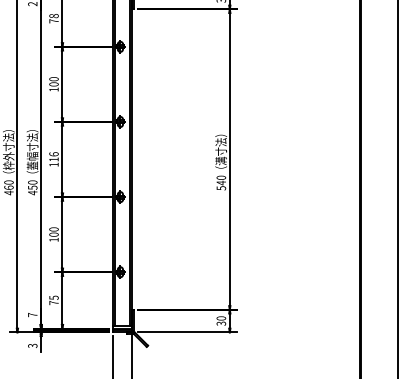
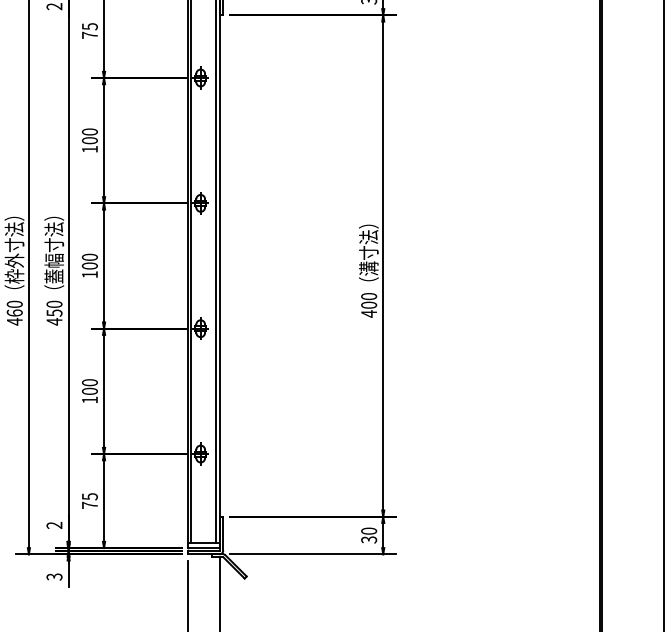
text: (53, 16) -> (89, 27), 78 -> 75
text: (53, 156) -> (89, 260), 116 -> 100
text: (221, 185) -> (369, 309), 540 -> 400
text: (32, 314) -> (54, 524), 7 -> 2

